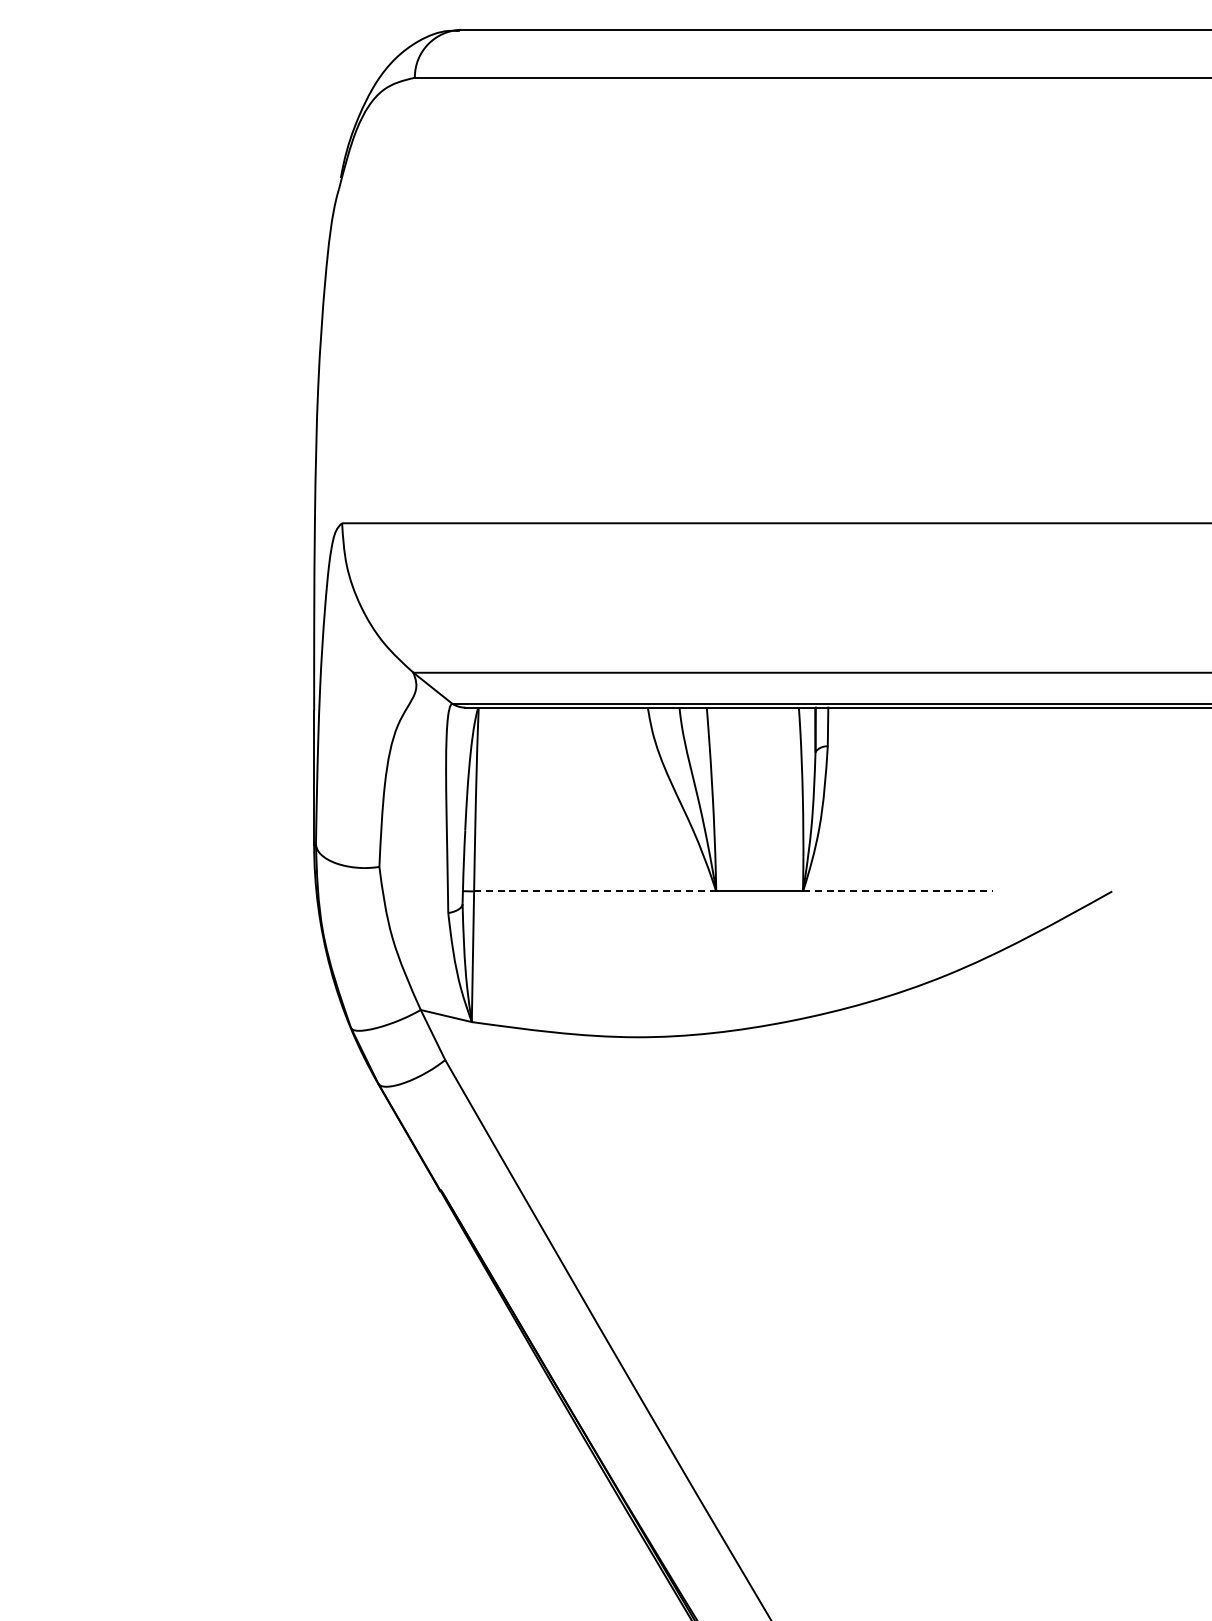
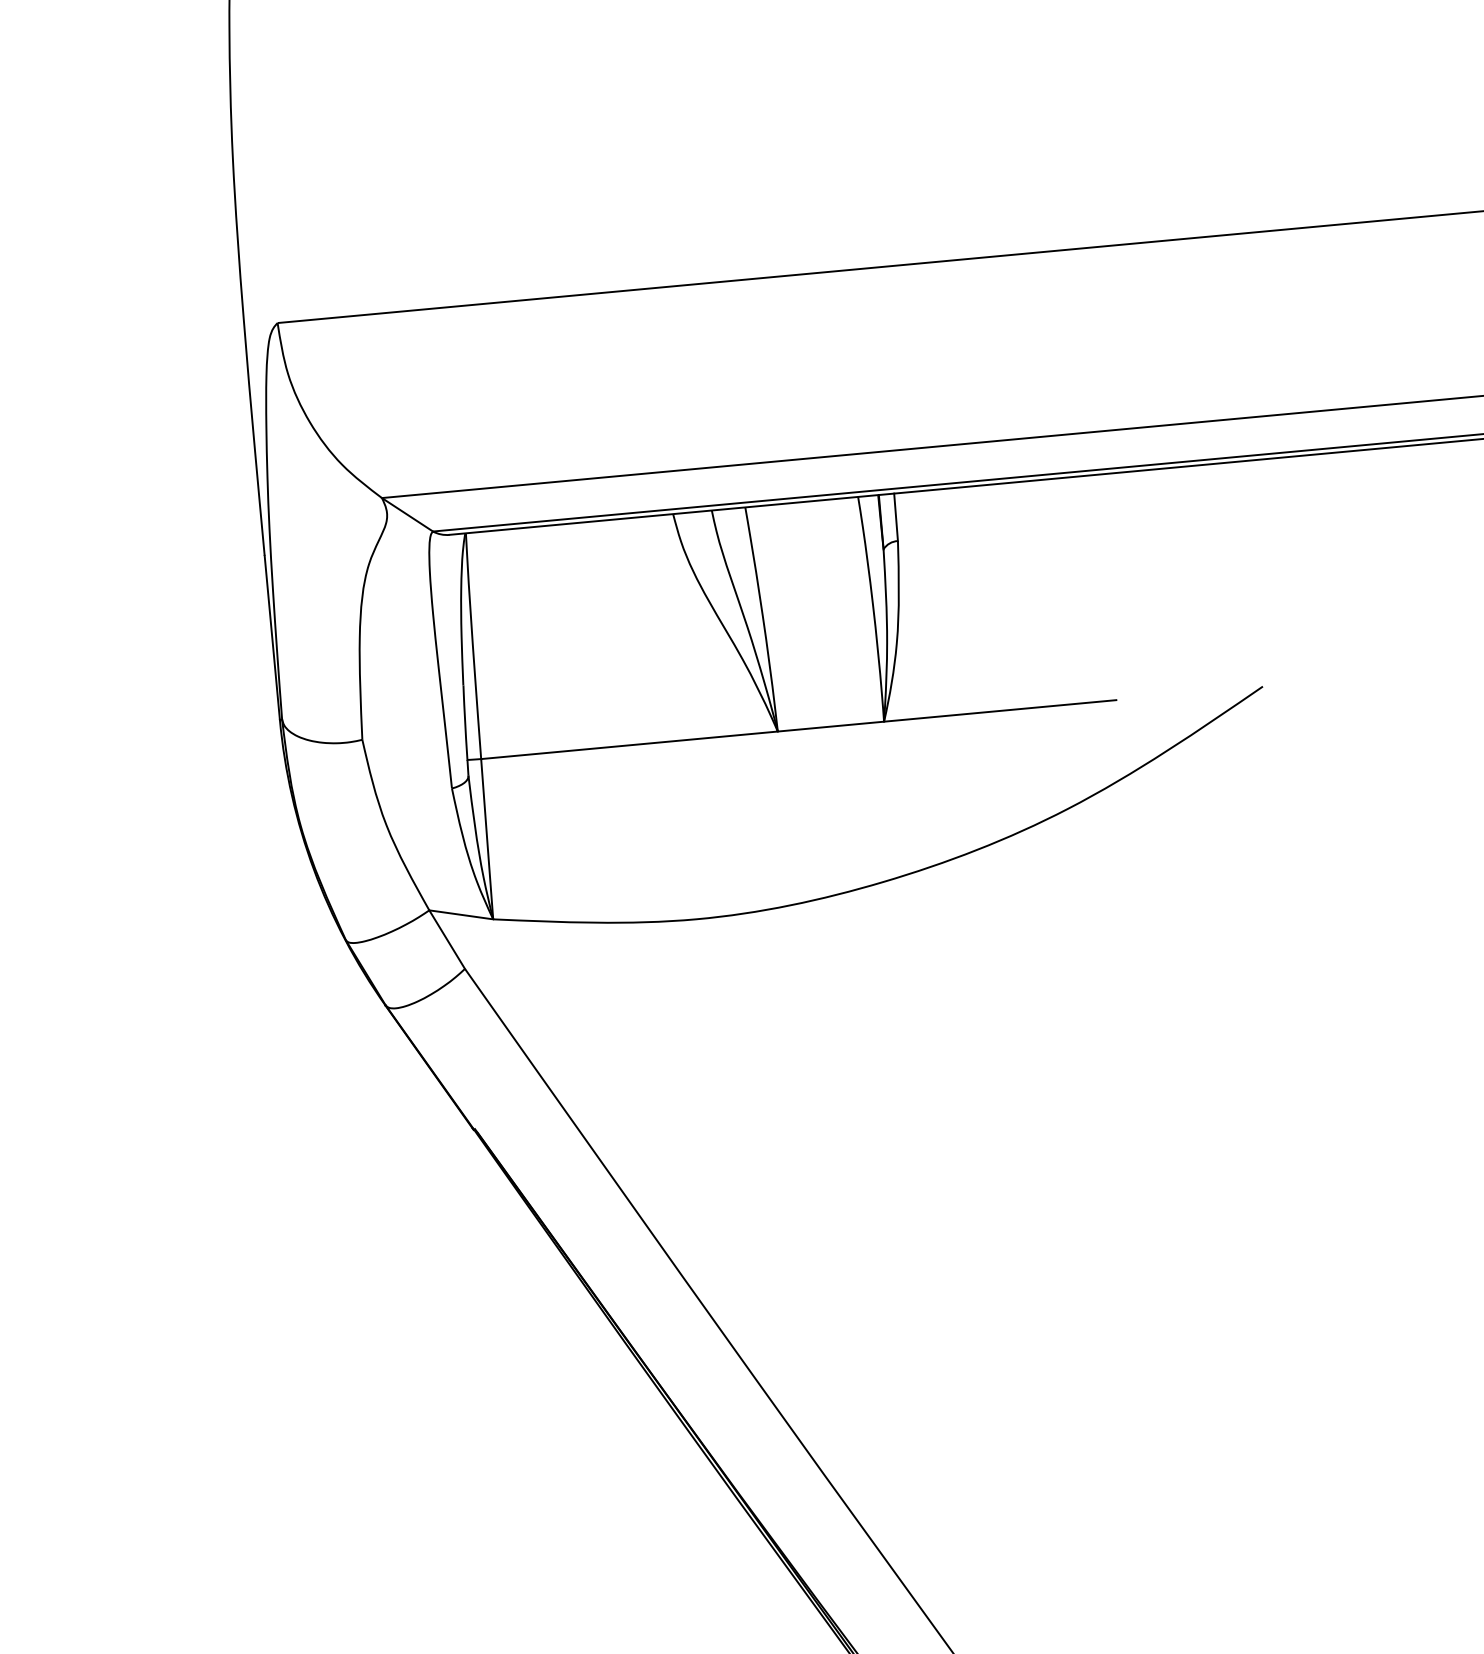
line: (595, 891) -> (629, 745), dashed -> solid
line: (897, 891) -> (999, 711), dashed -> solid

